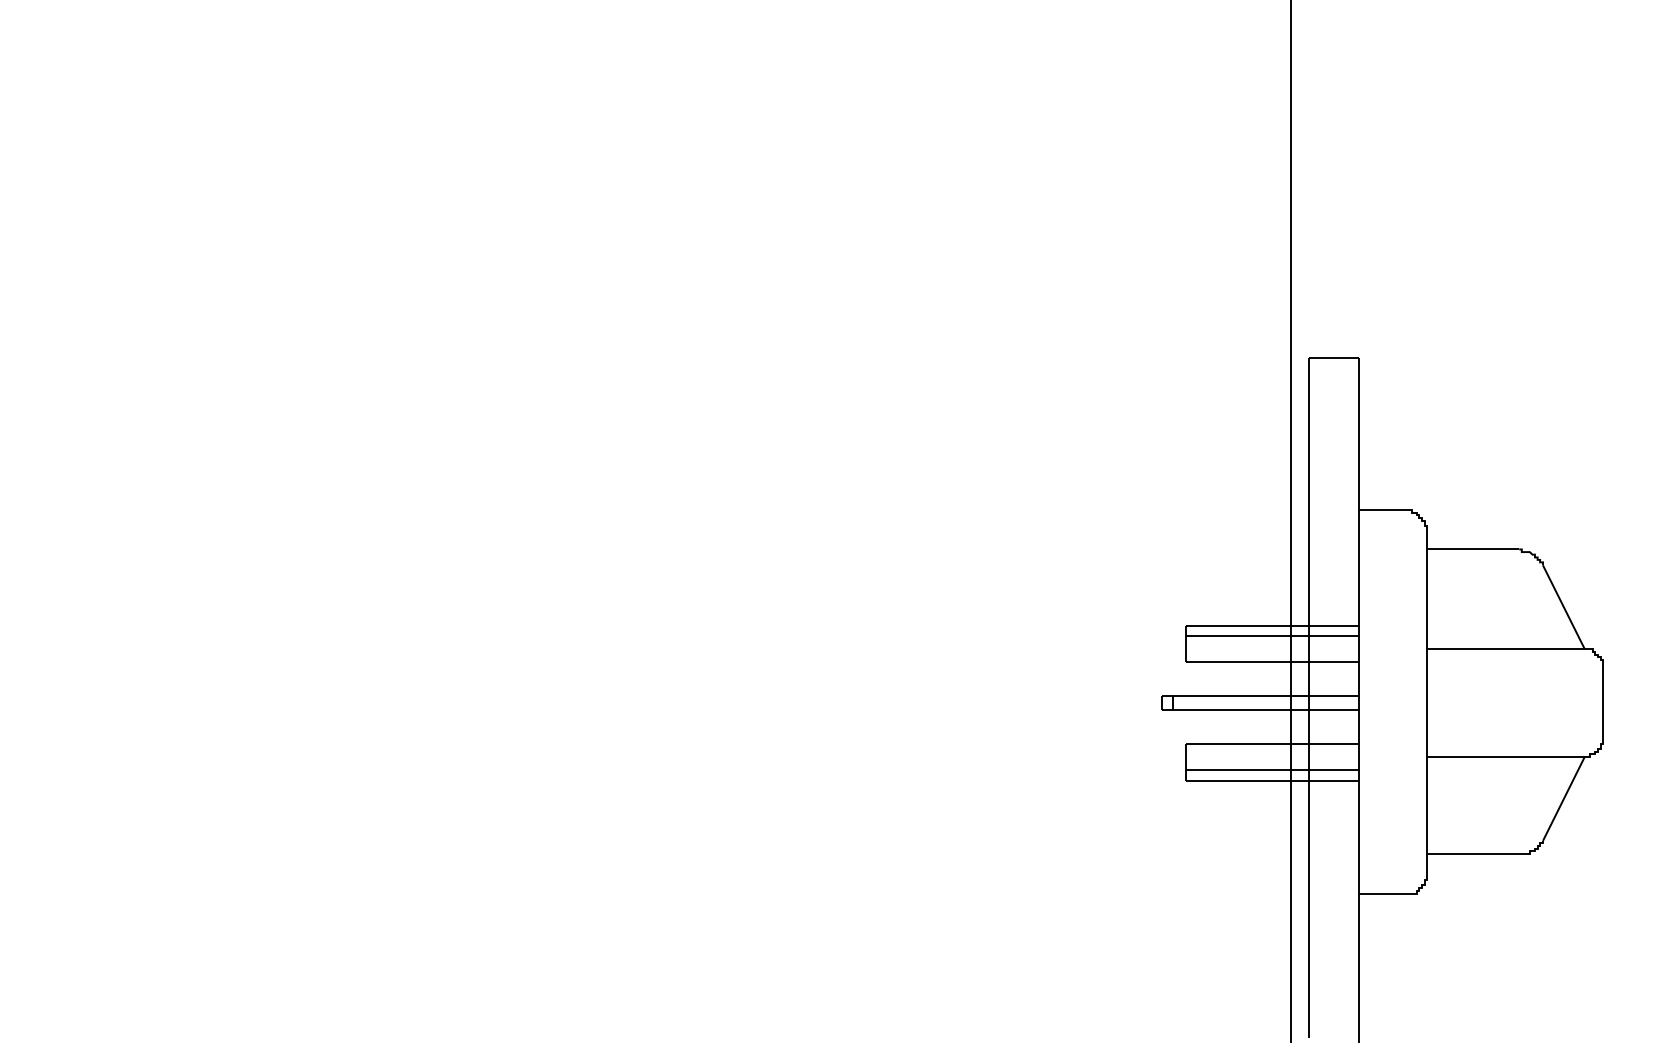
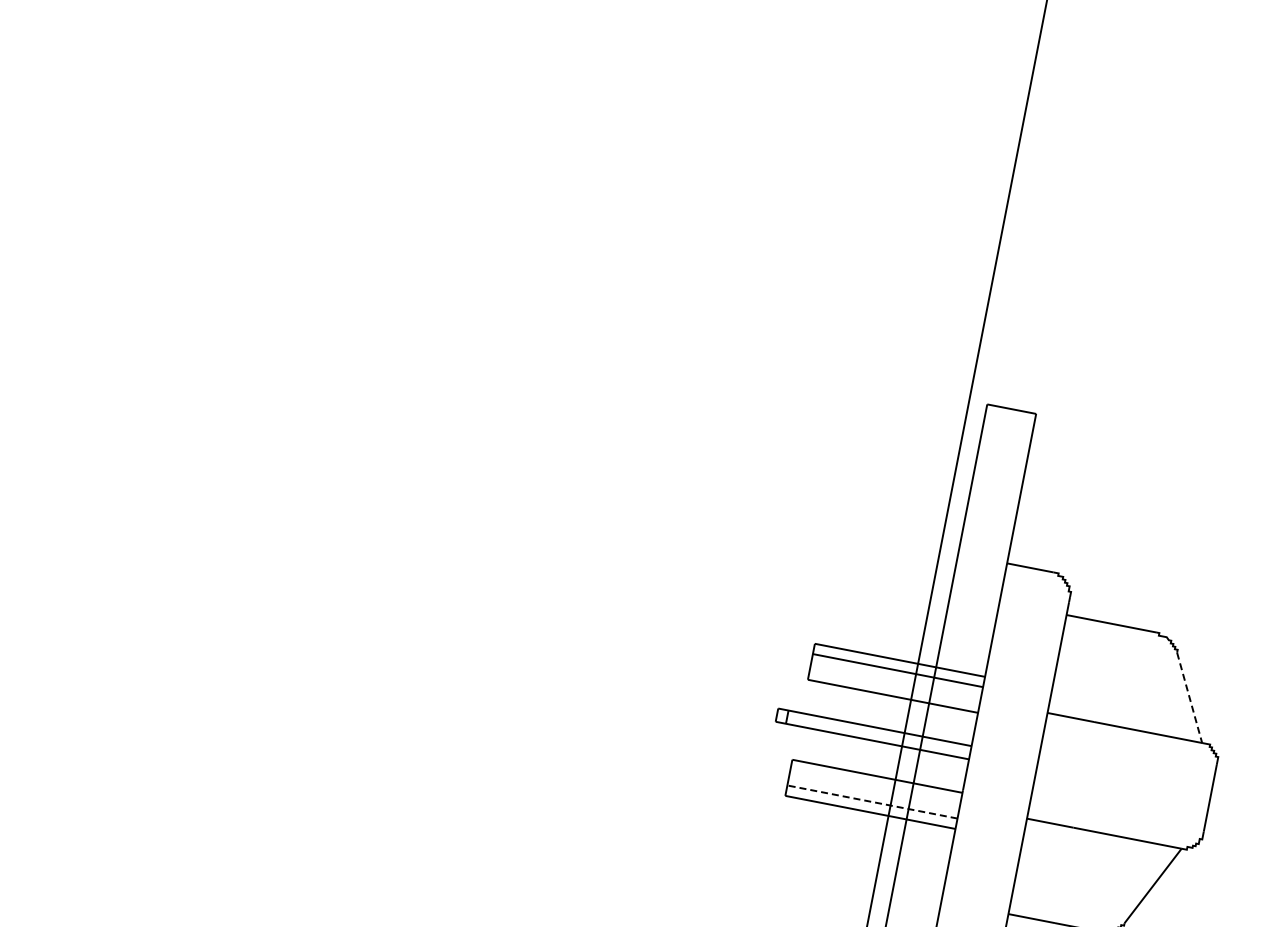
line: (1563, 607) -> (1189, 698), solid -> dashed
line: (1272, 770) -> (872, 802), solid -> dashed

